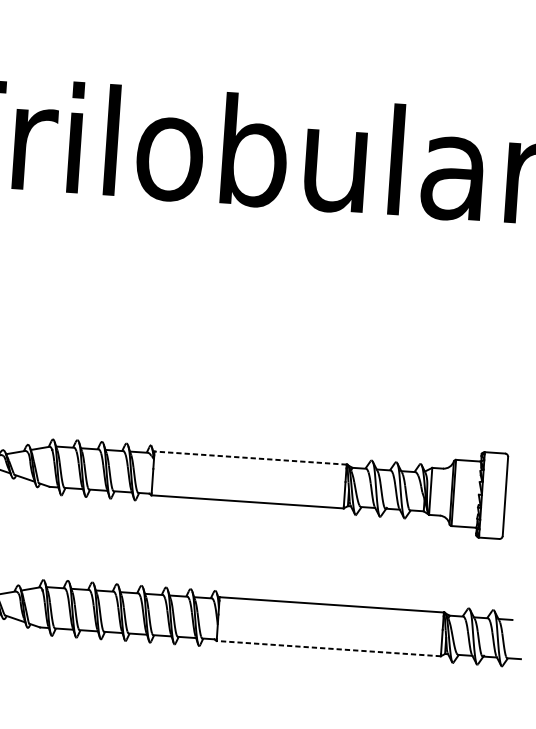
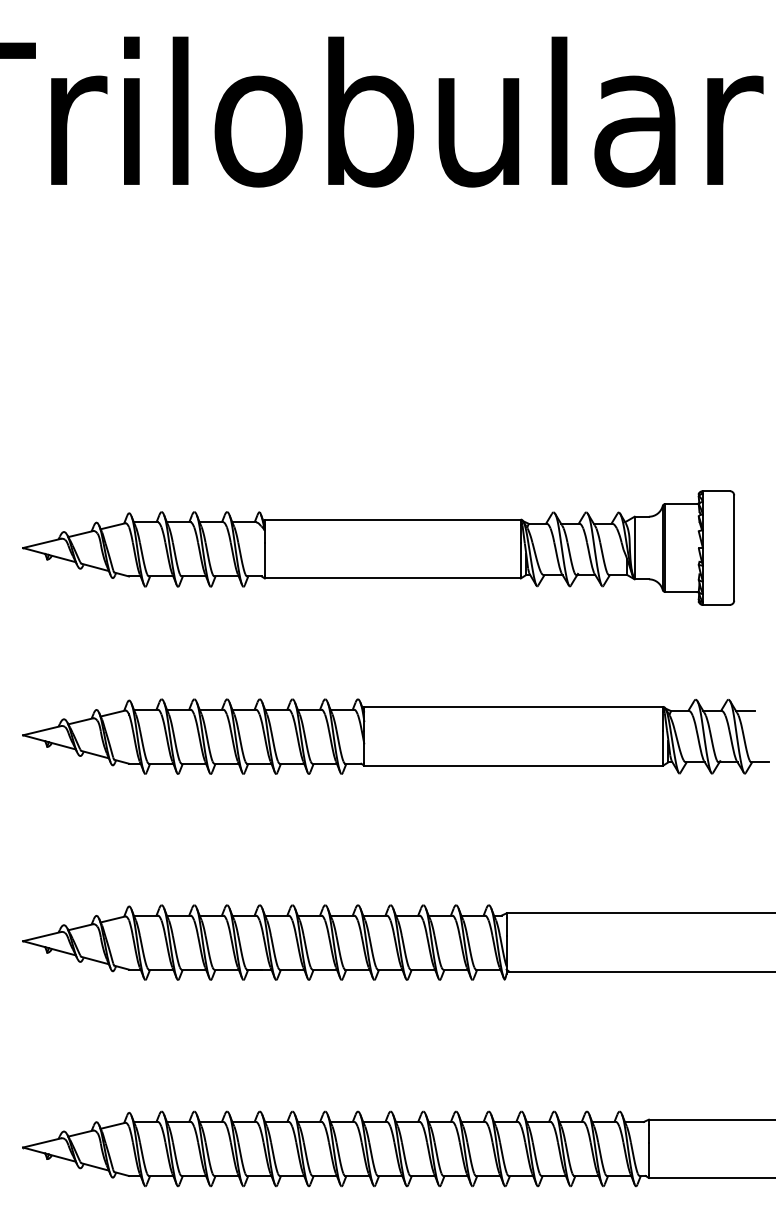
line: (250, 458) -> (392, 520), dashed -> solid
line: (328, 648) -> (513, 765), dashed -> solid

